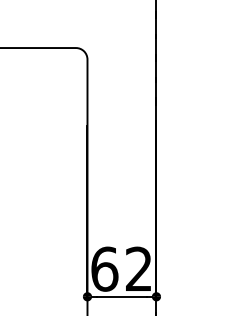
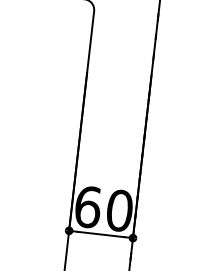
text: (138, 268) -> (119, 210), 62 -> 60

